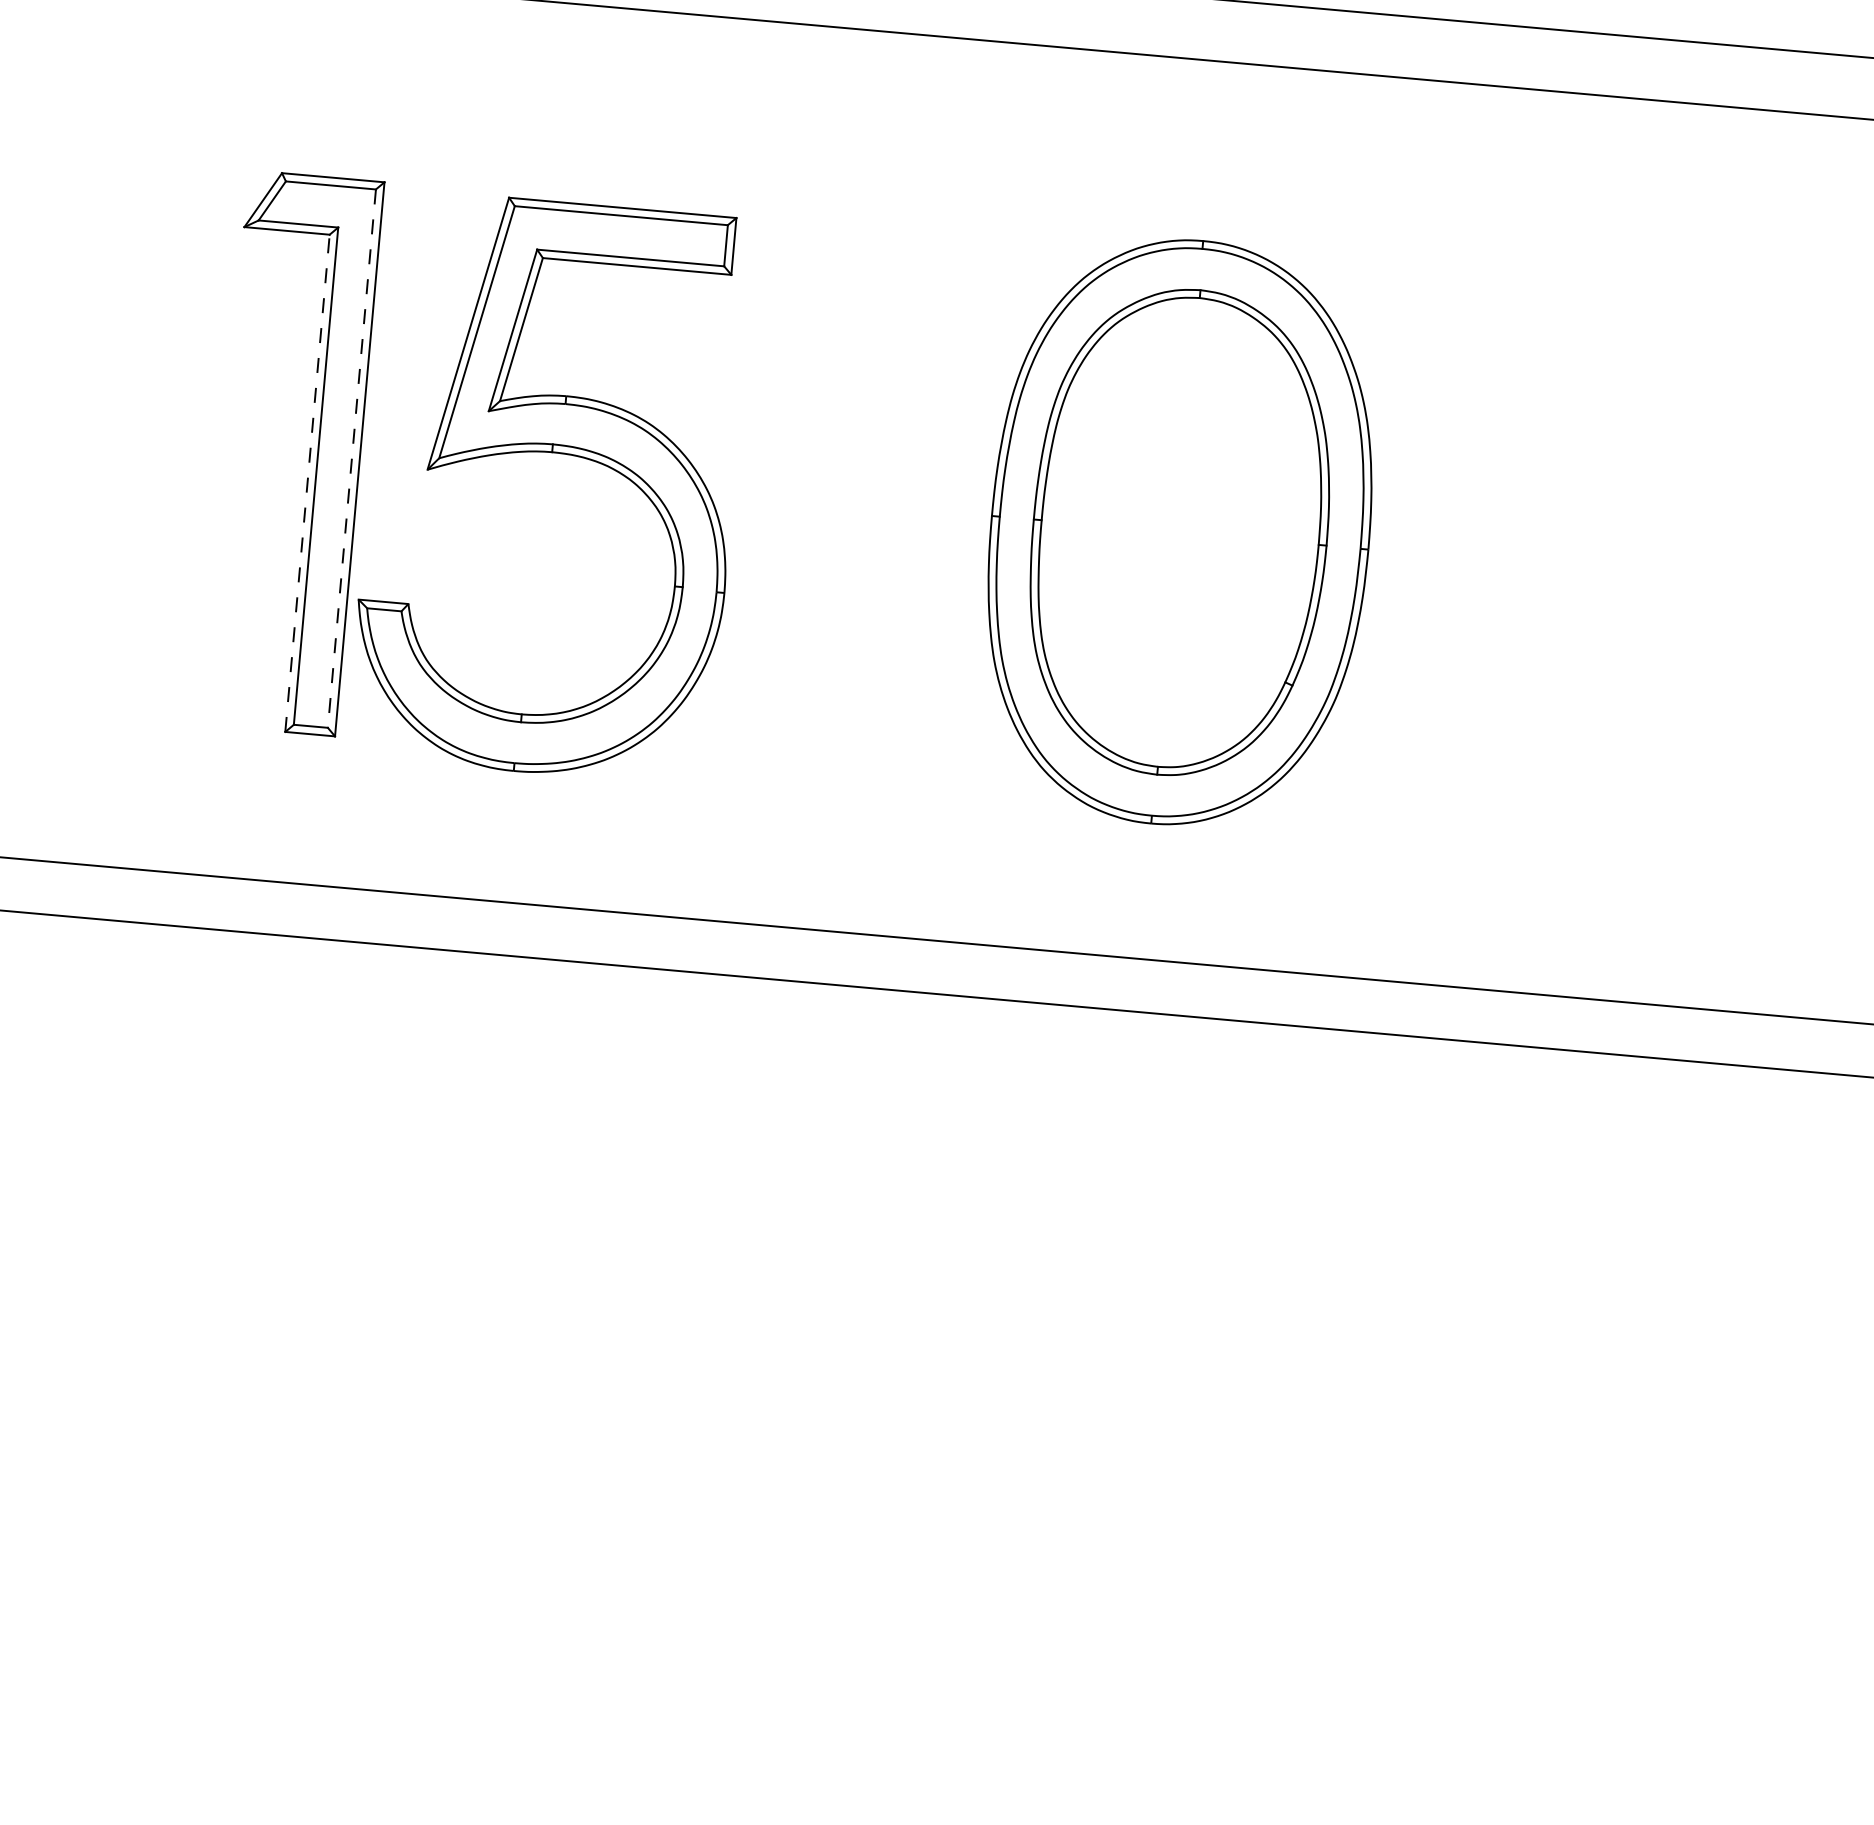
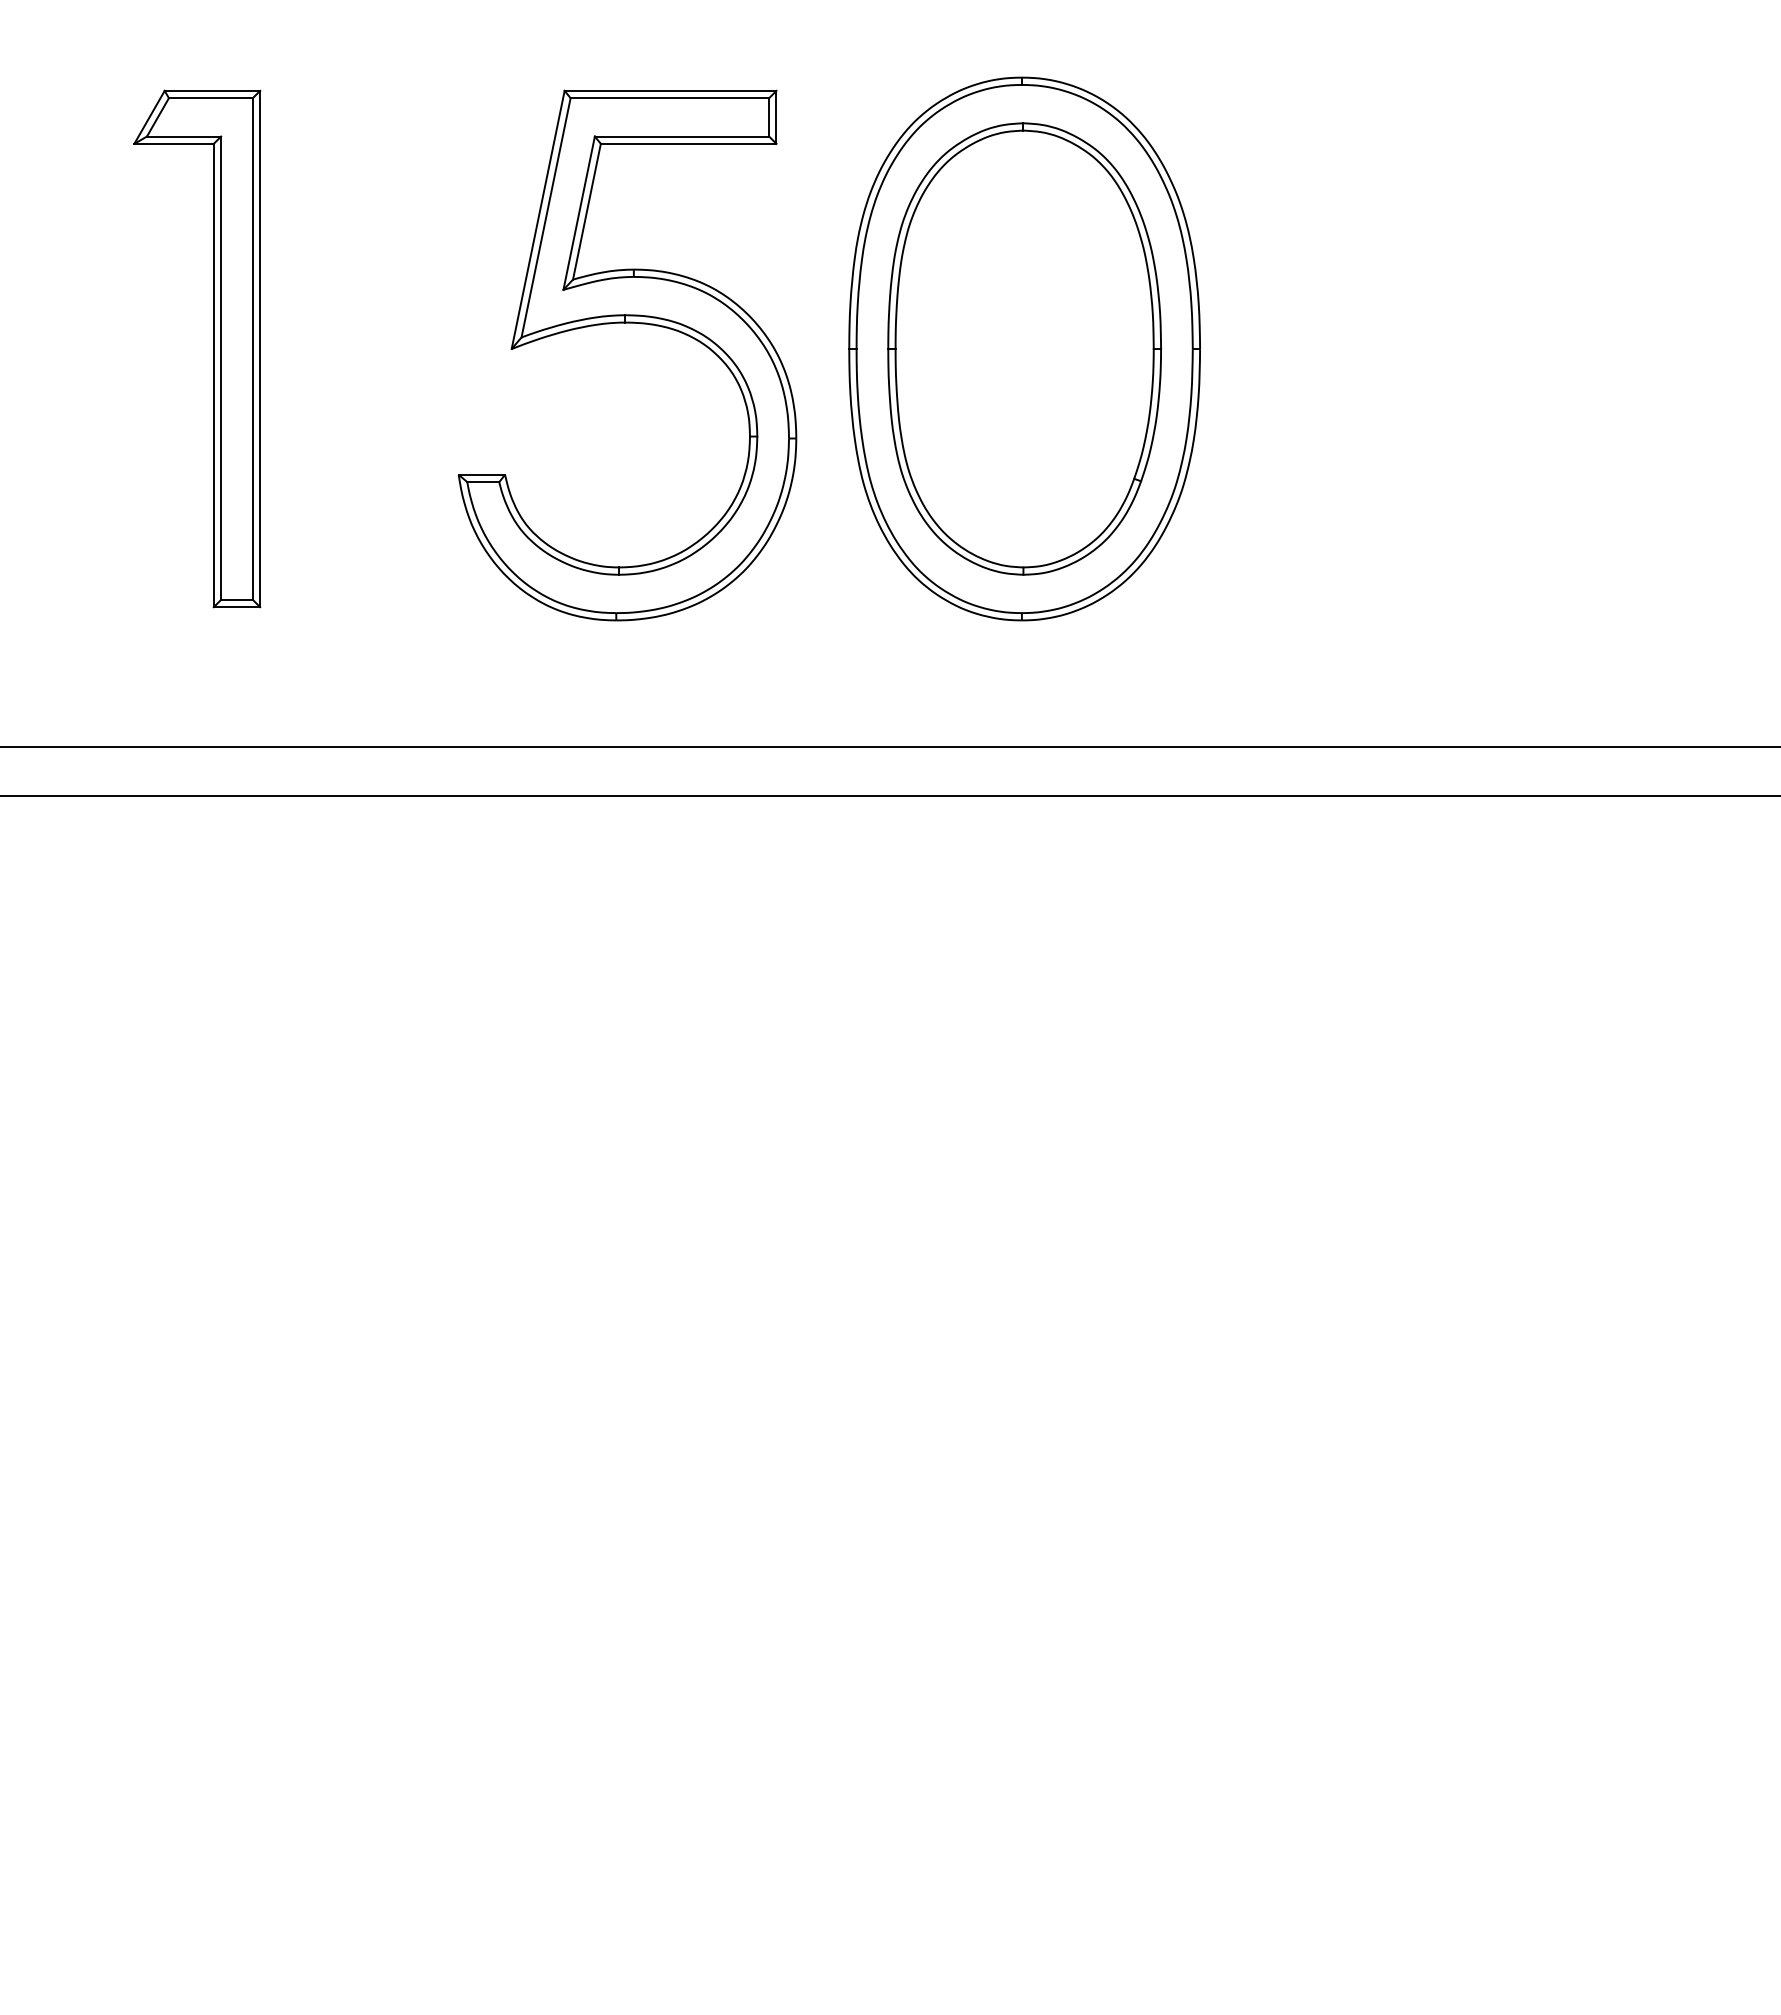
part: (554, 453) -> (627, 323), moved
line: (351, 459) -> (252, 349), dashed -> solid
line: (307, 483) -> (213, 375), dashed -> solid

